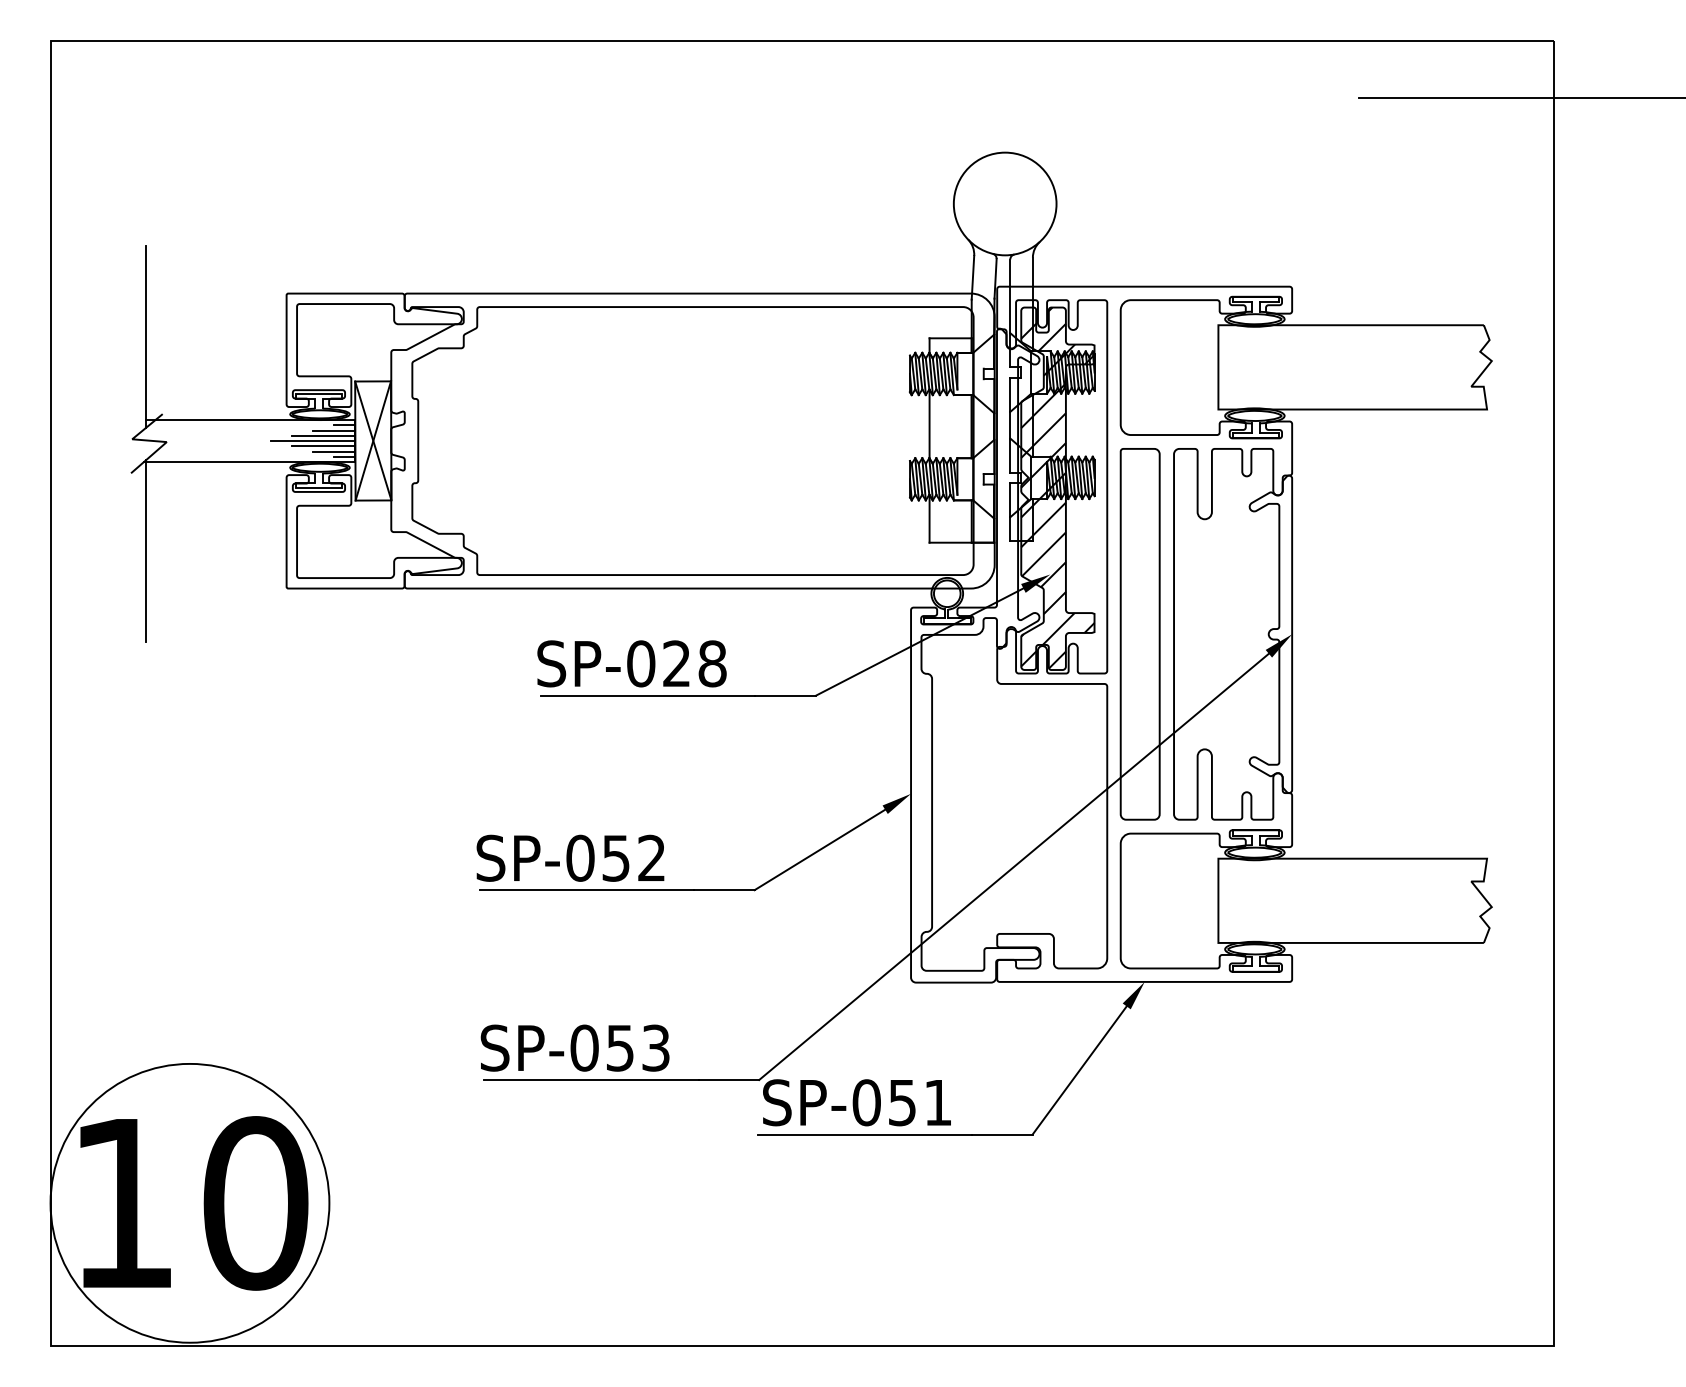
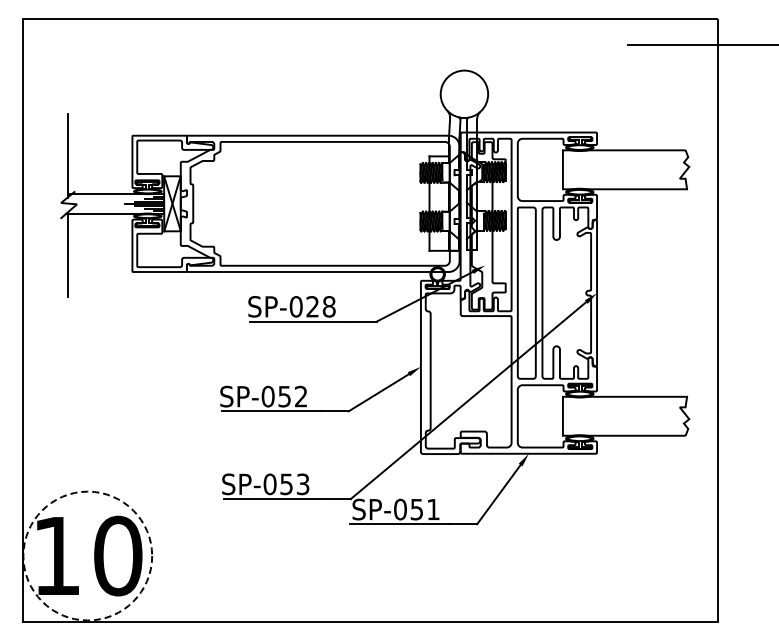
hatch: (1057, 487) -> (488, 225), removed
circle: (189, 1202) -> (87, 555), solid -> dashed

